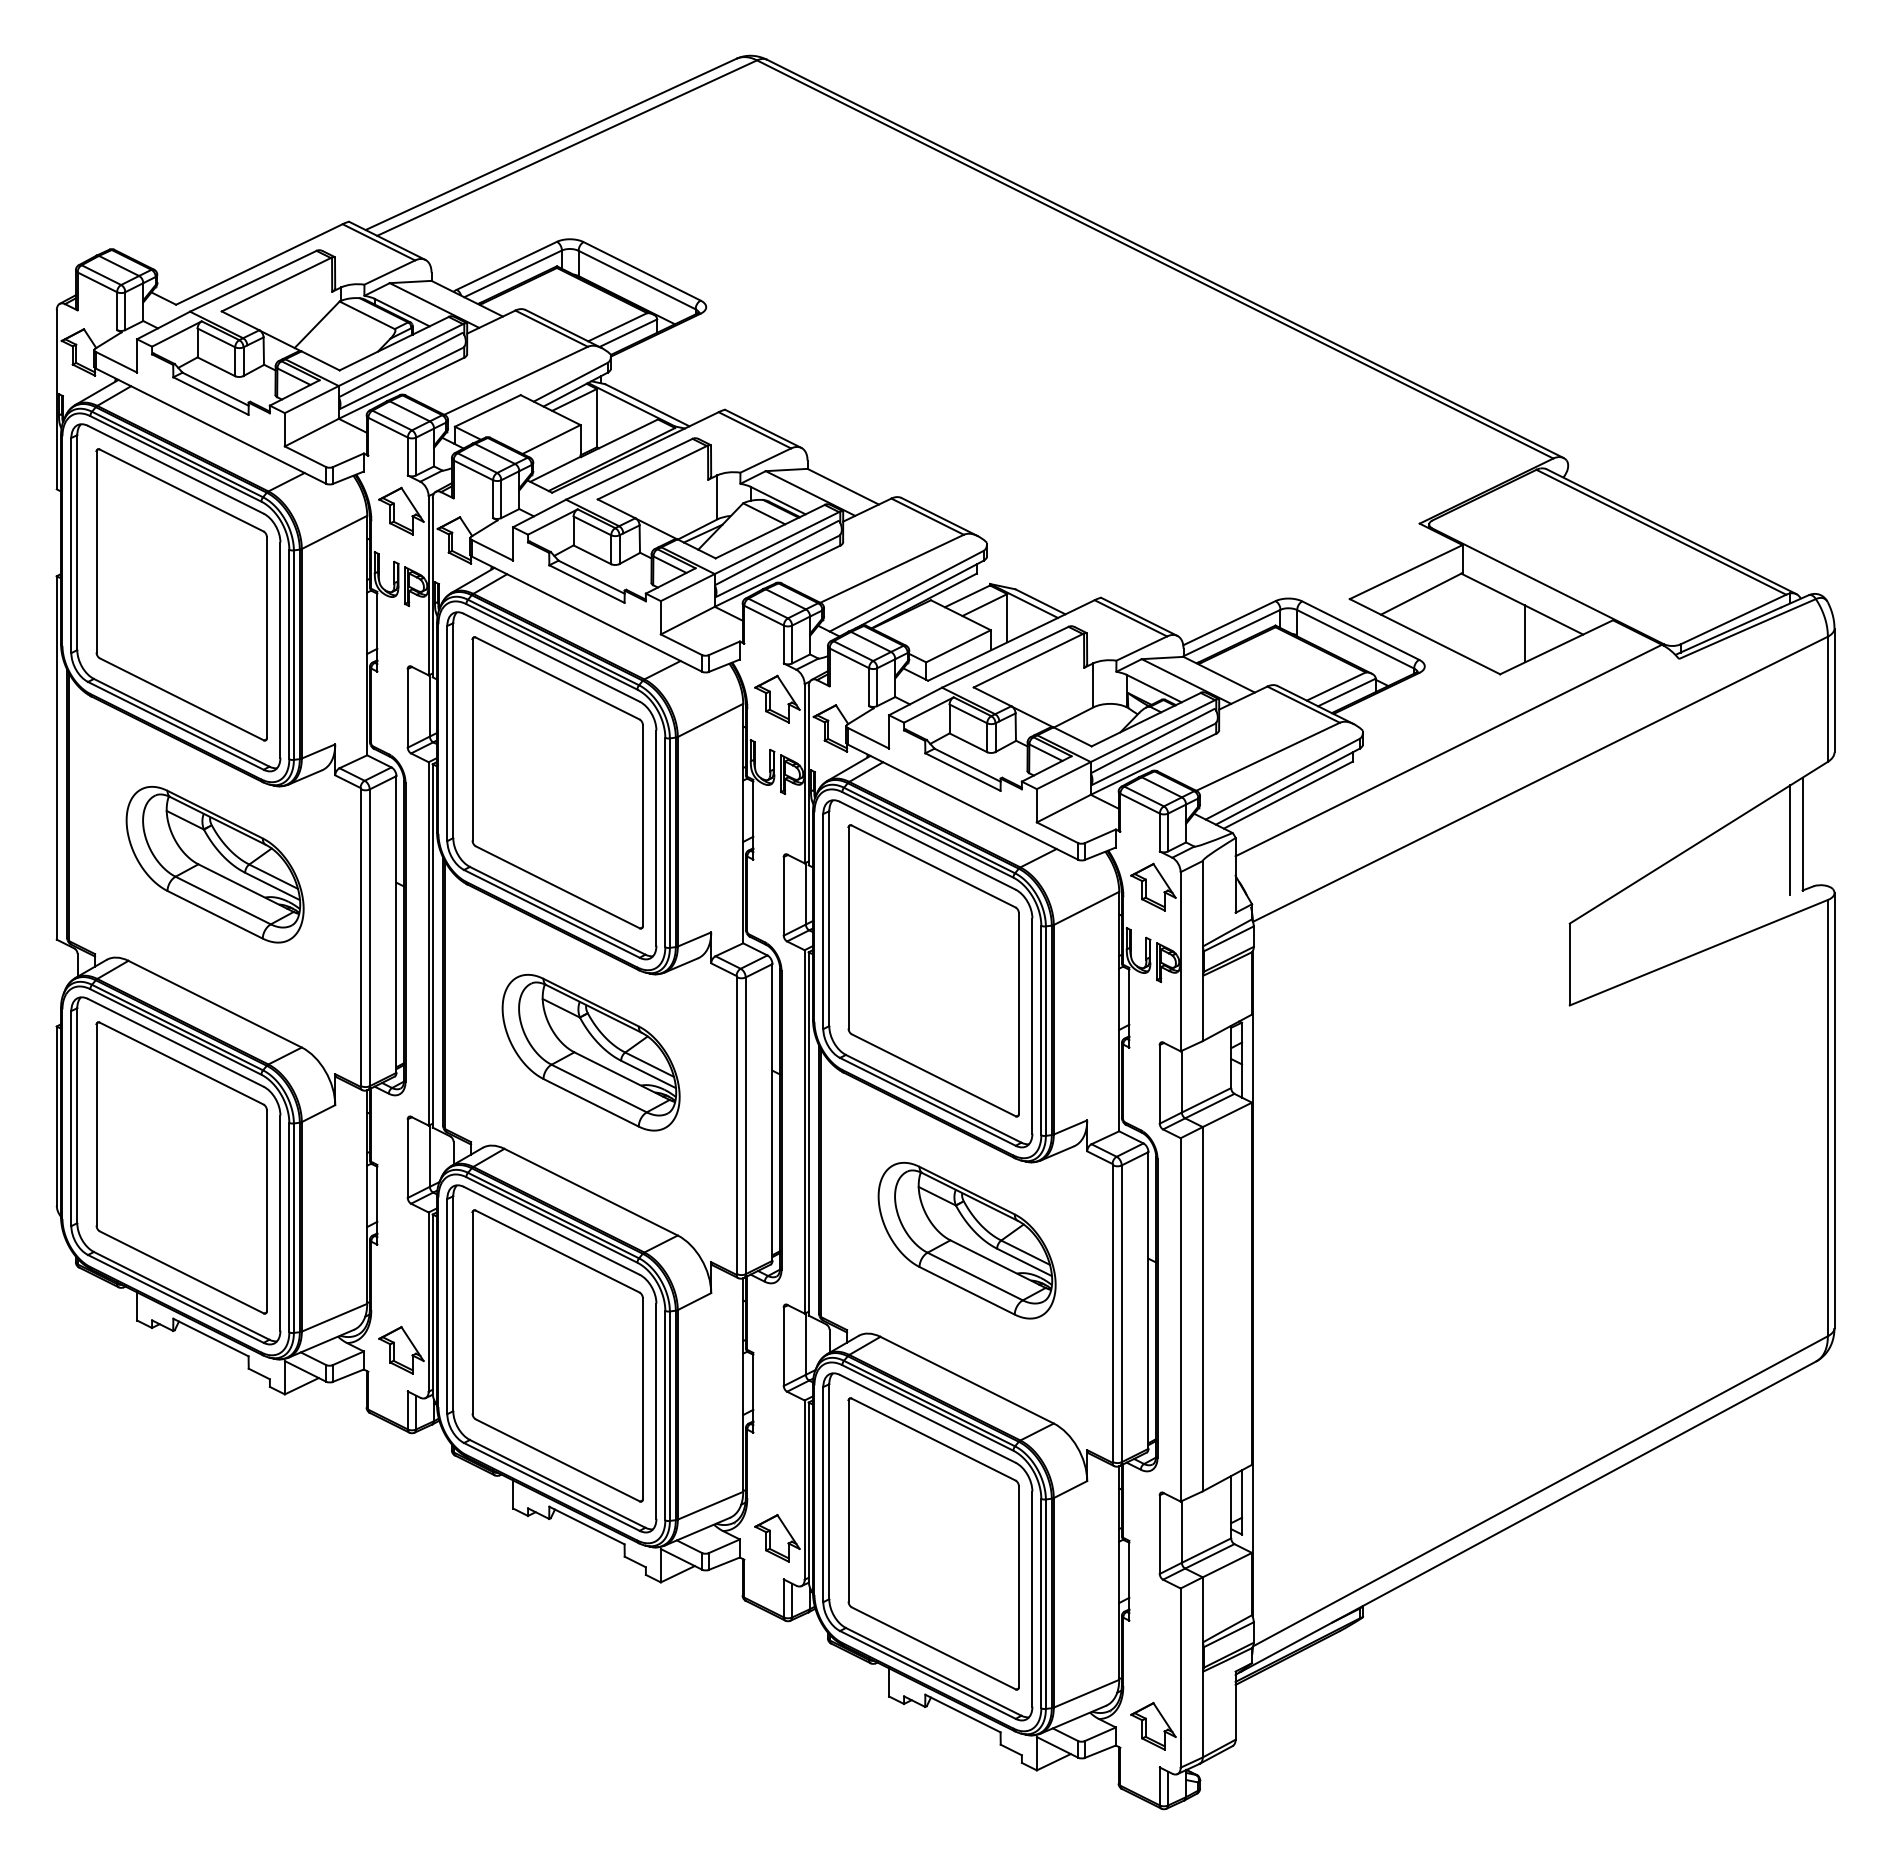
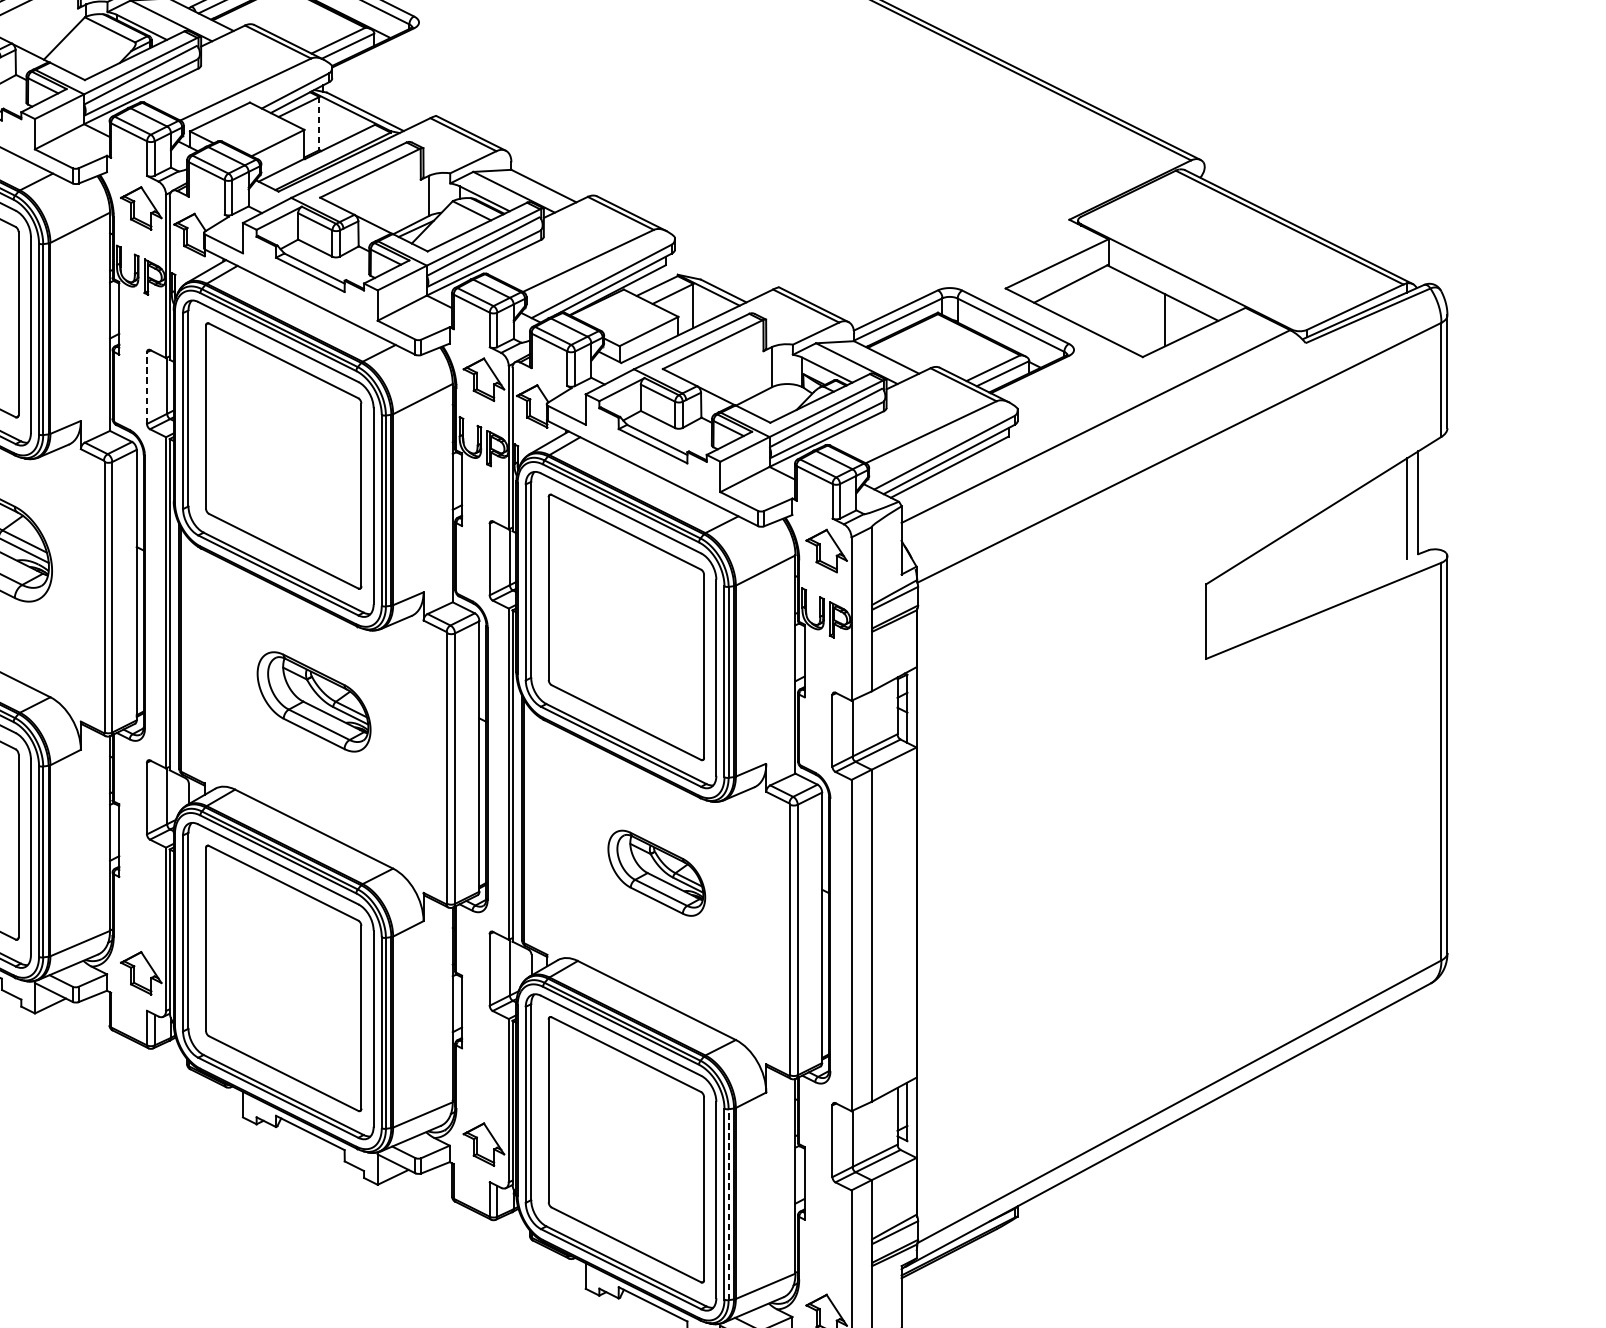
line: (597, 418) -> (319, 123), solid -> dashed
line: (407, 707) -> (146, 387), solid -> dashed
part: (590, 1052) -> (313, 701), size x0.7
part: (966, 1240) -> (656, 873), size x0.6
line: (1045, 1604) -> (728, 1204), solid -> dashed

